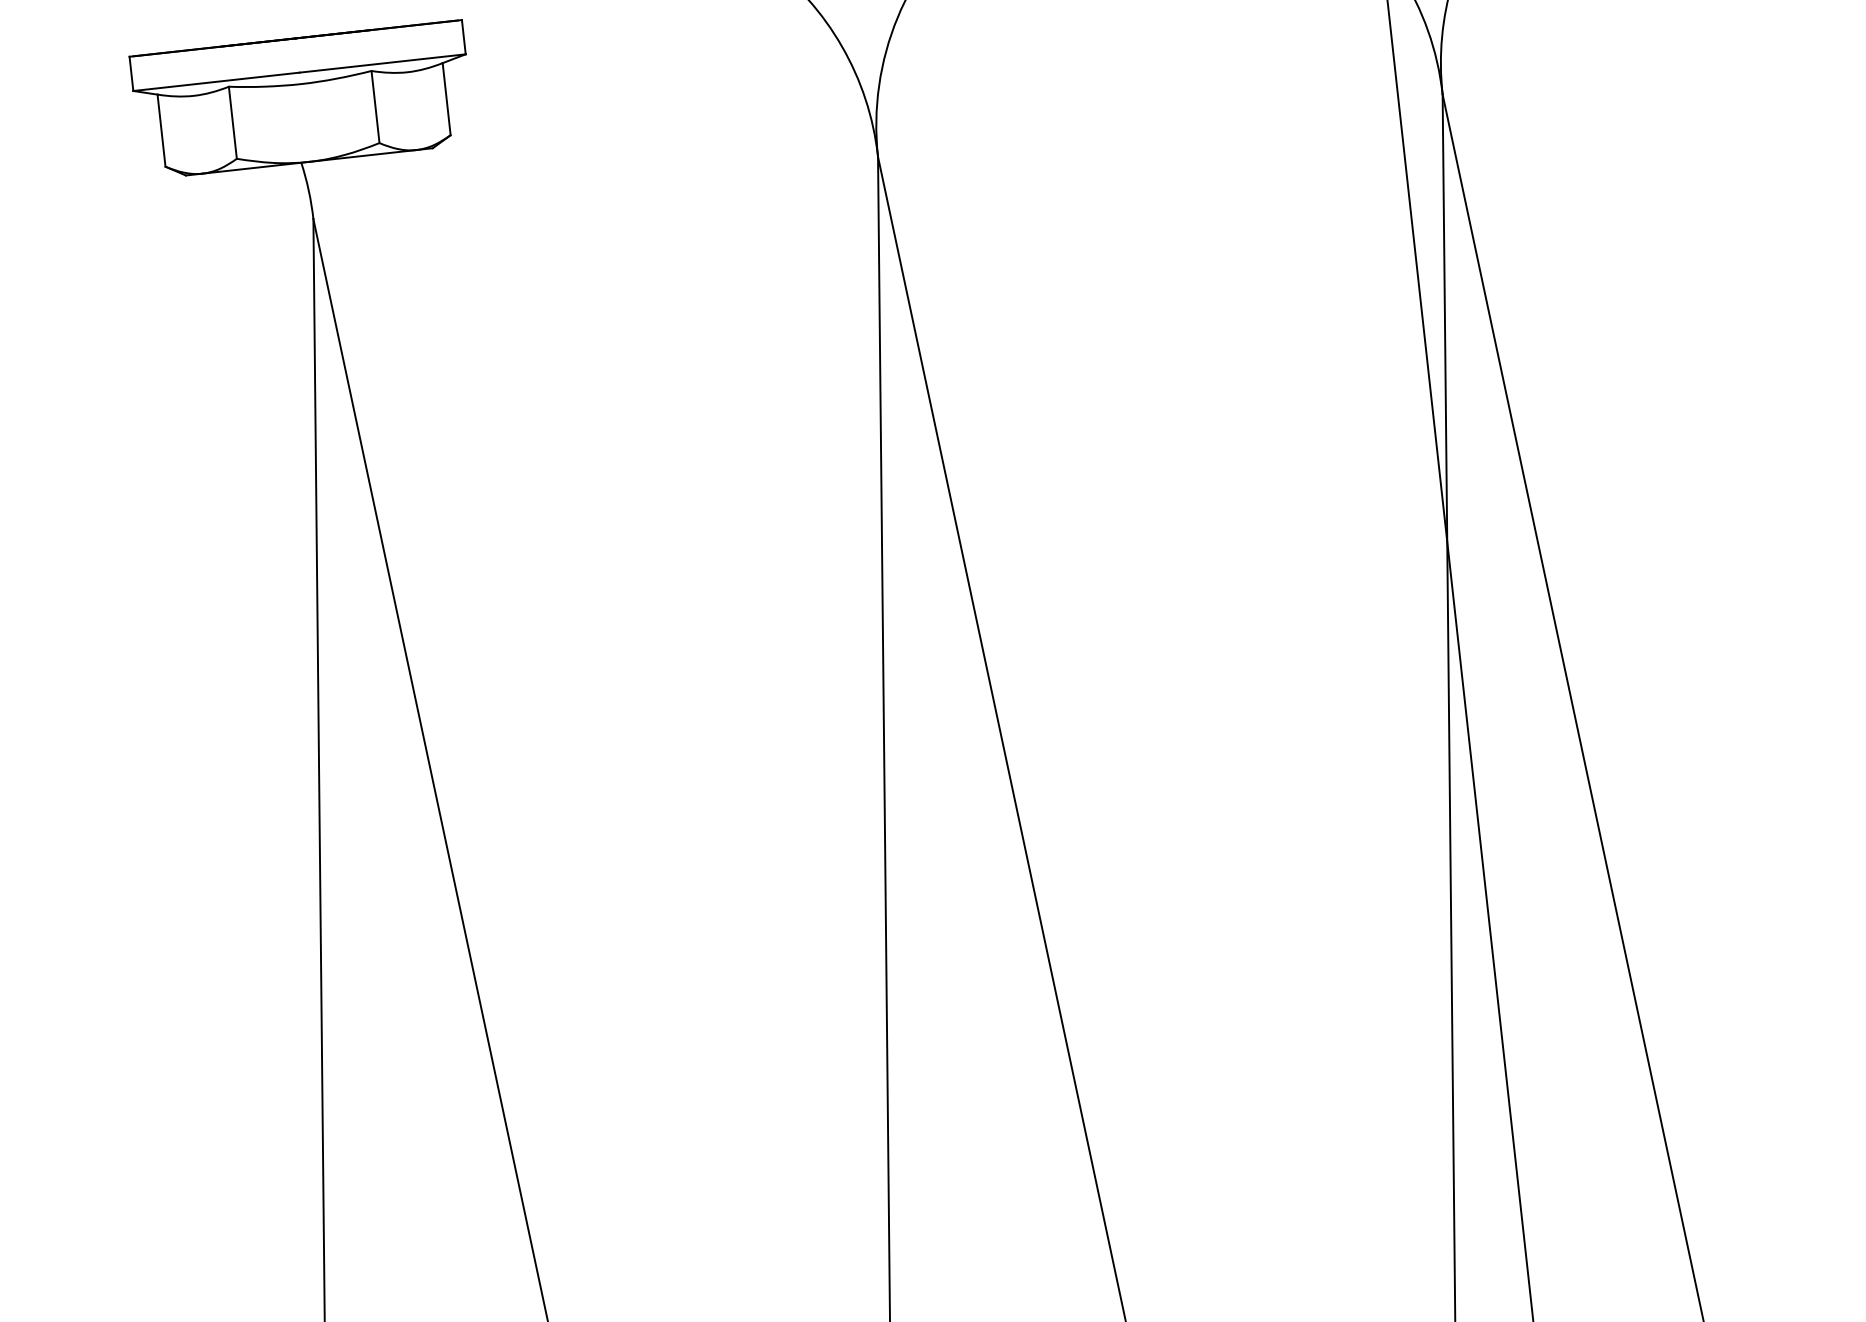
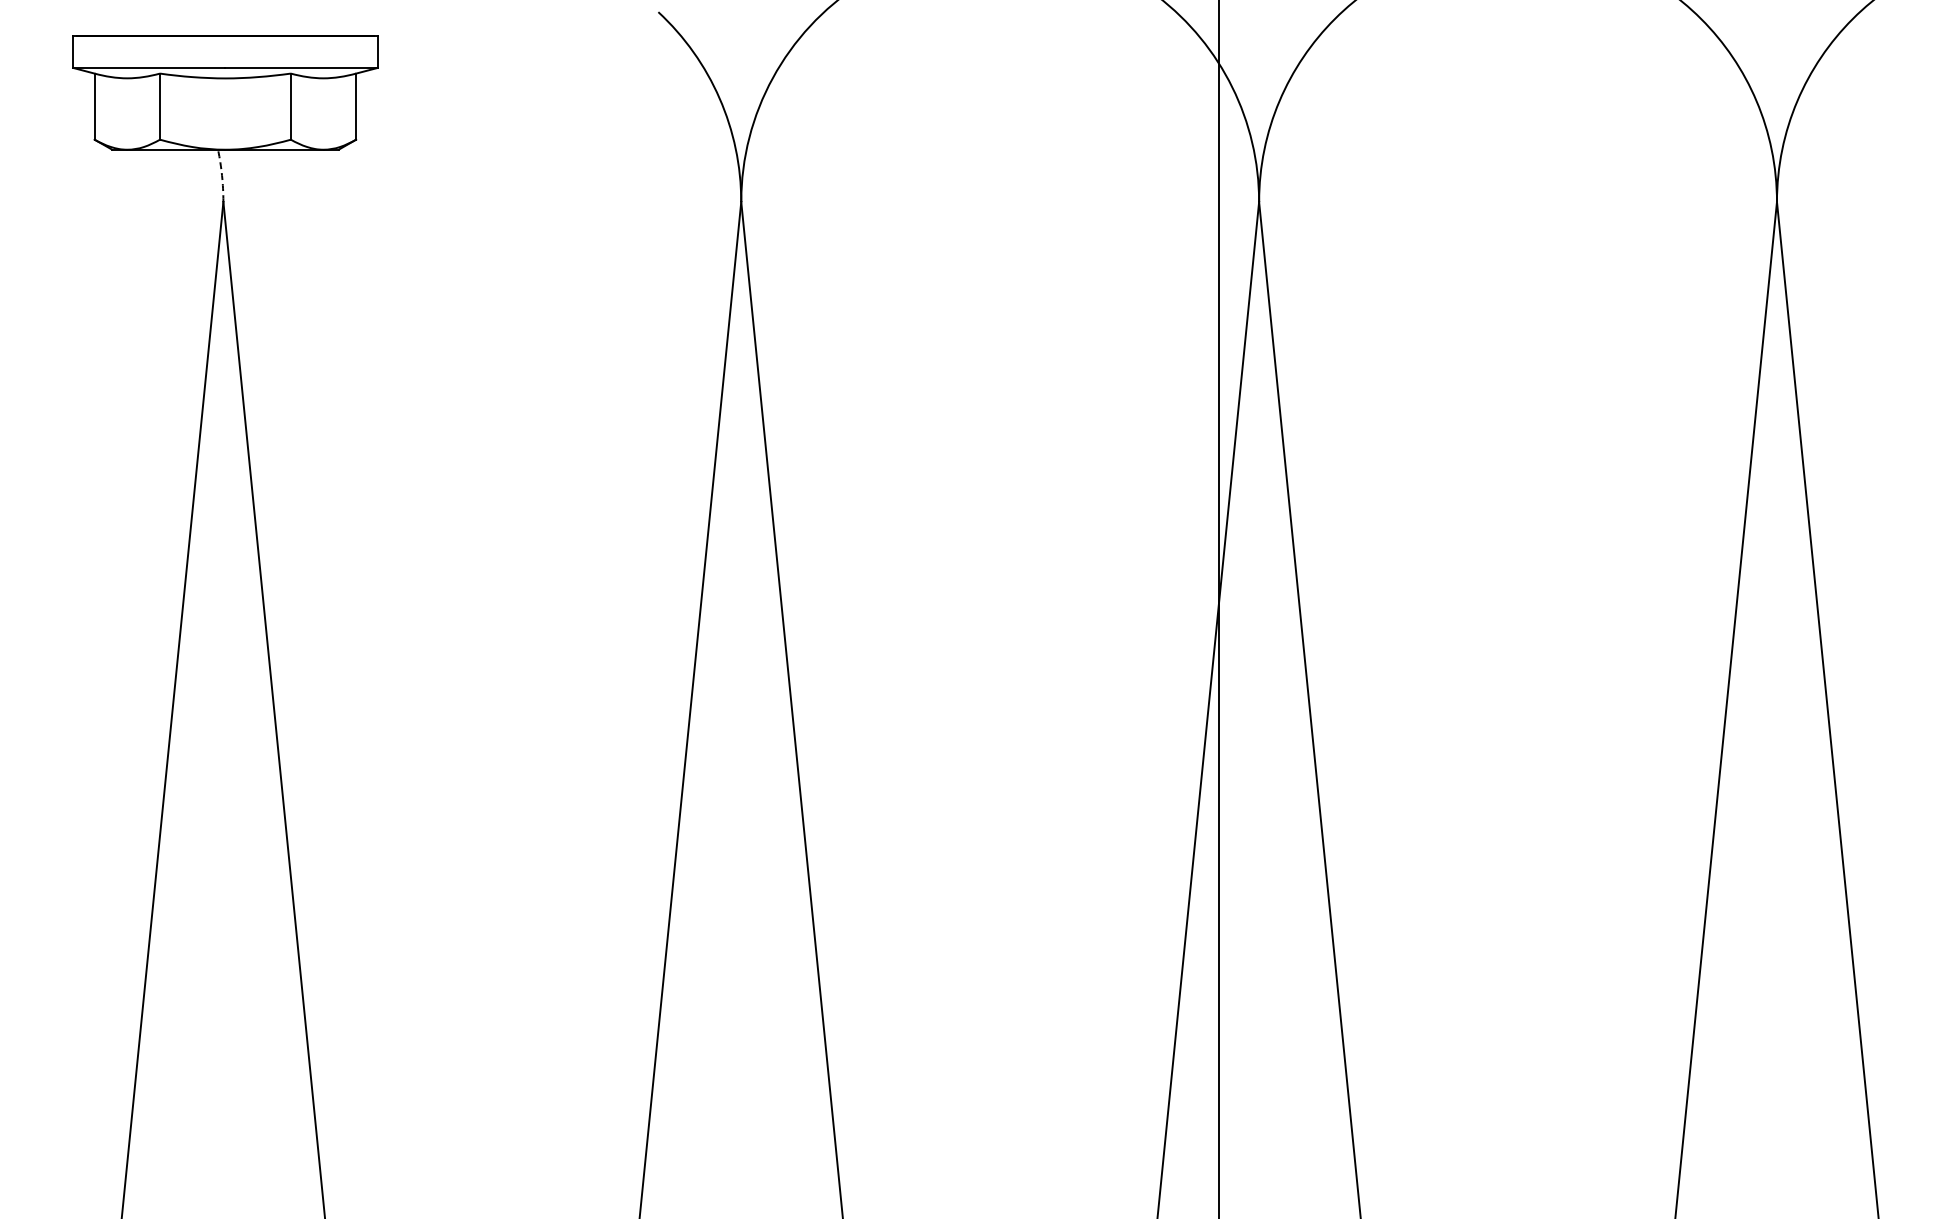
arc: (309, 190) -> (222, 175), solid -> dashed

